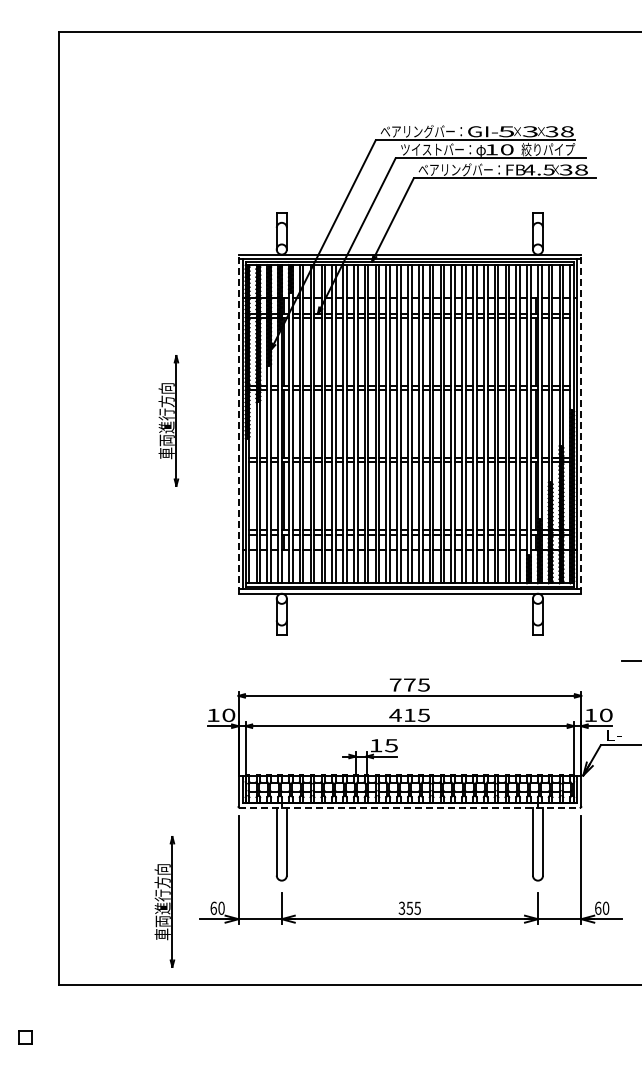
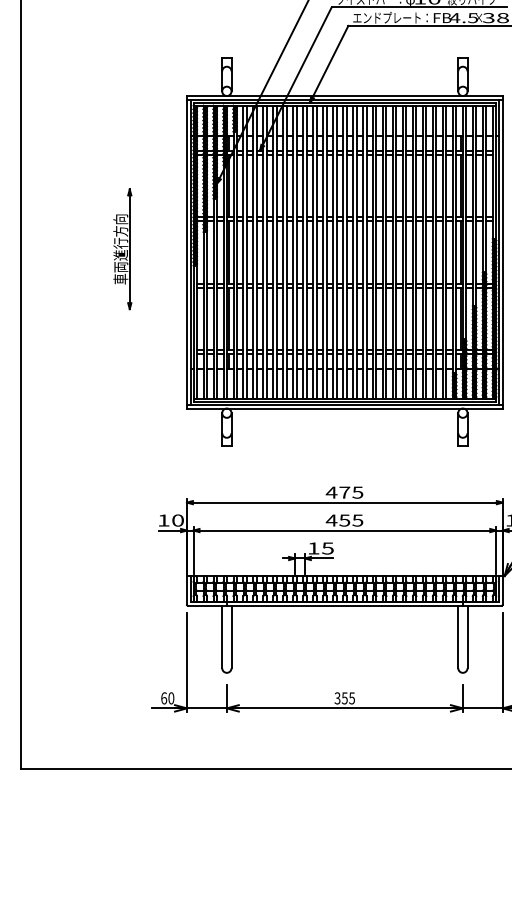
text: (455, 169) -> (386, 17), ベアリングバー： -> エンドプレート：
line: (238, 424) -> (186, 252), dashed -> solid
line: (581, 424) -> (502, 252), dashed -> solid
text: (395, 684) -> (331, 492), 775 -> 475
text: (409, 715) -> (344, 520), 415 -> 455
line: (409, 807) -> (344, 605), dashed -> solid
part: (164, 901) -> (118, 692), removed

